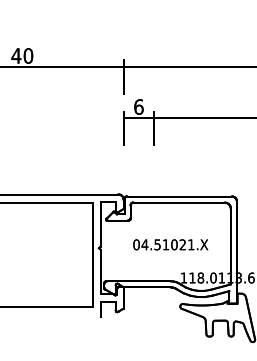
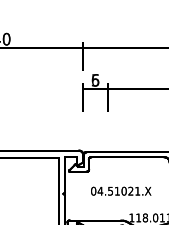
text: (138, 106) -> (95, 79), 6 -> 5

